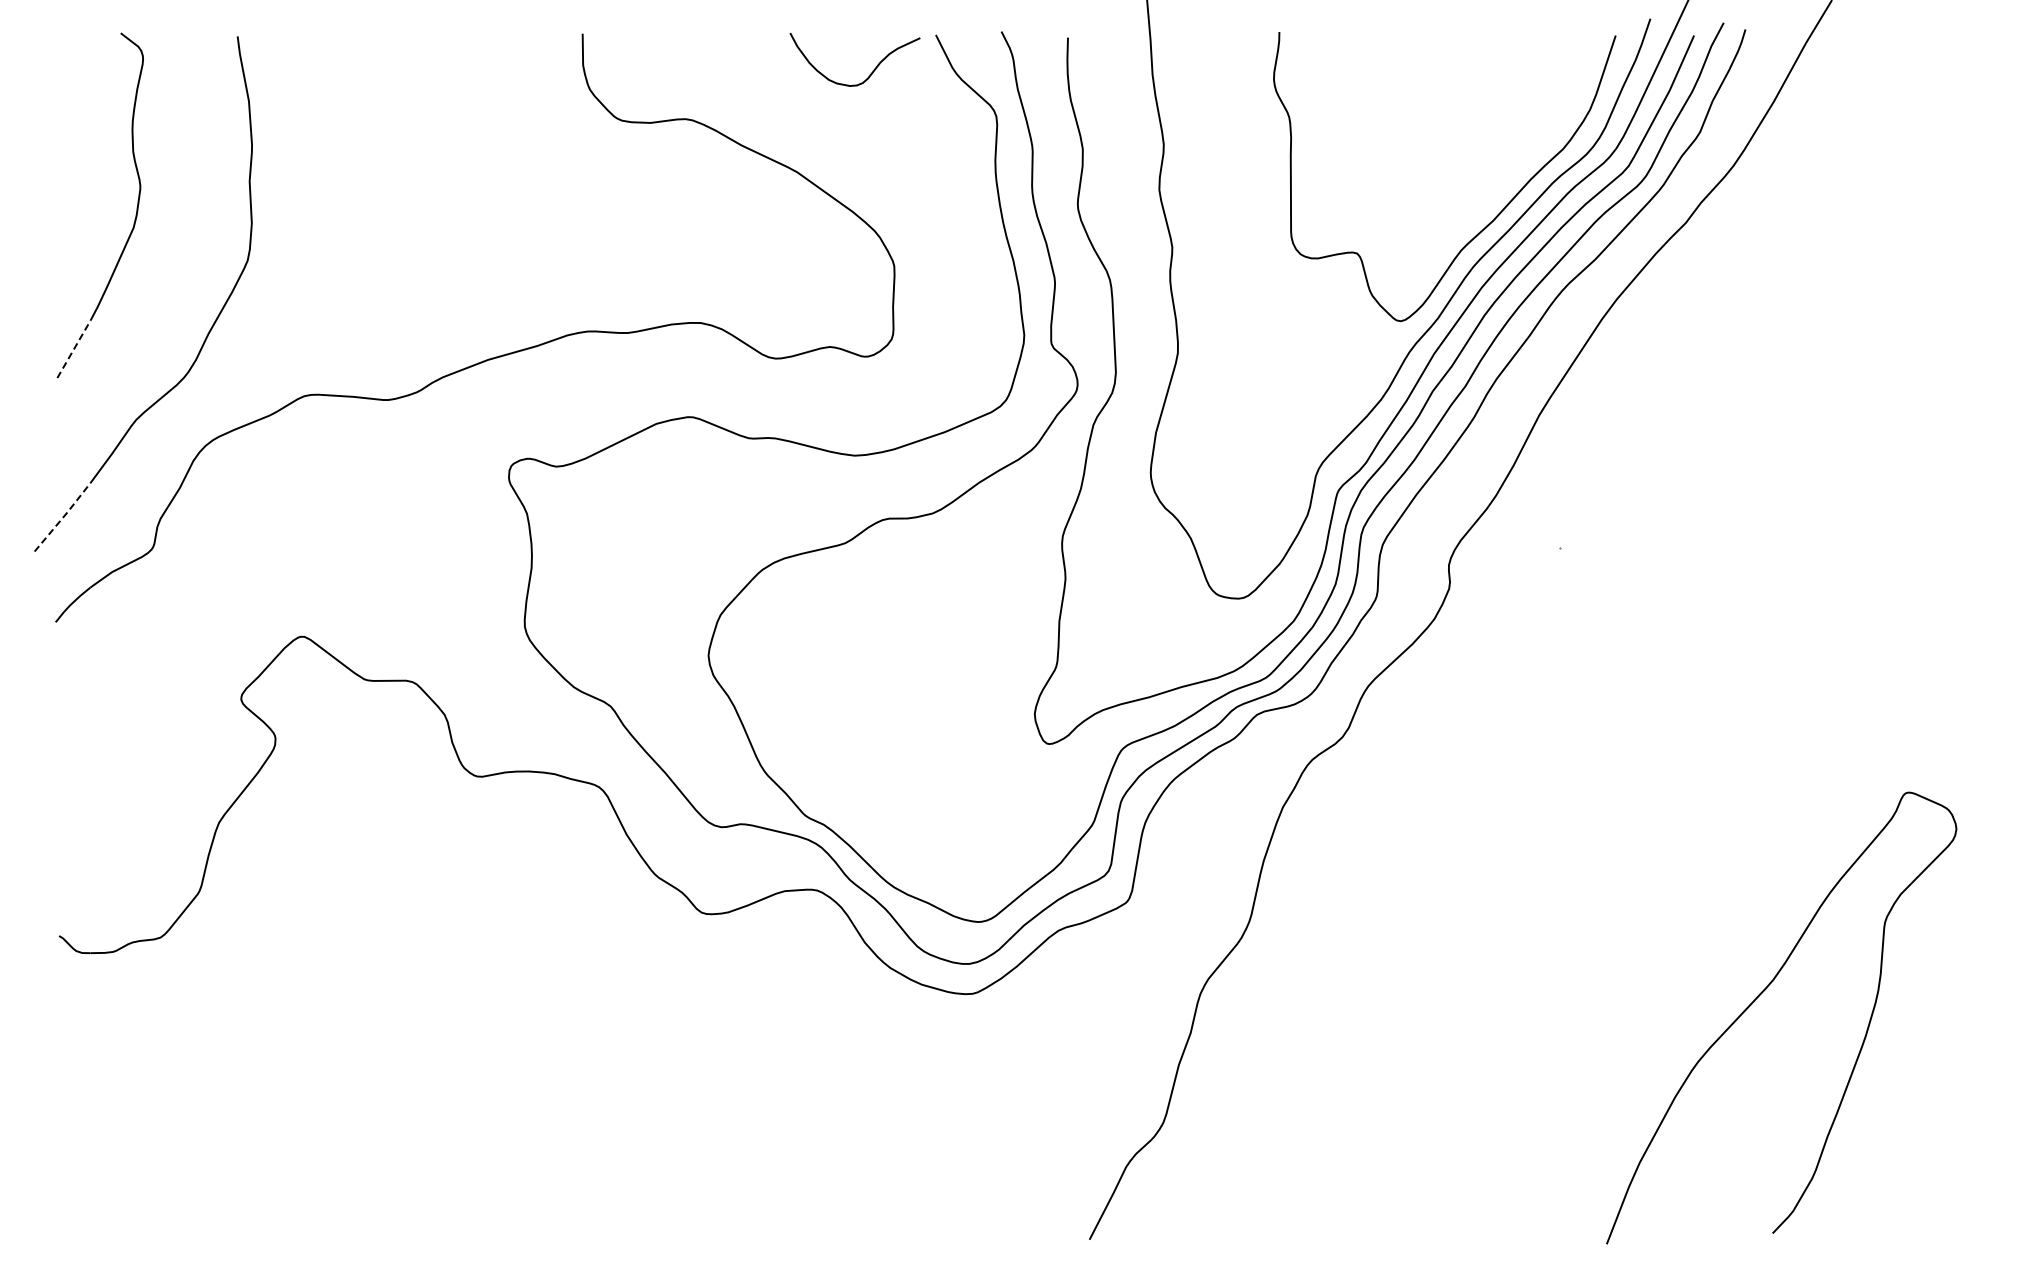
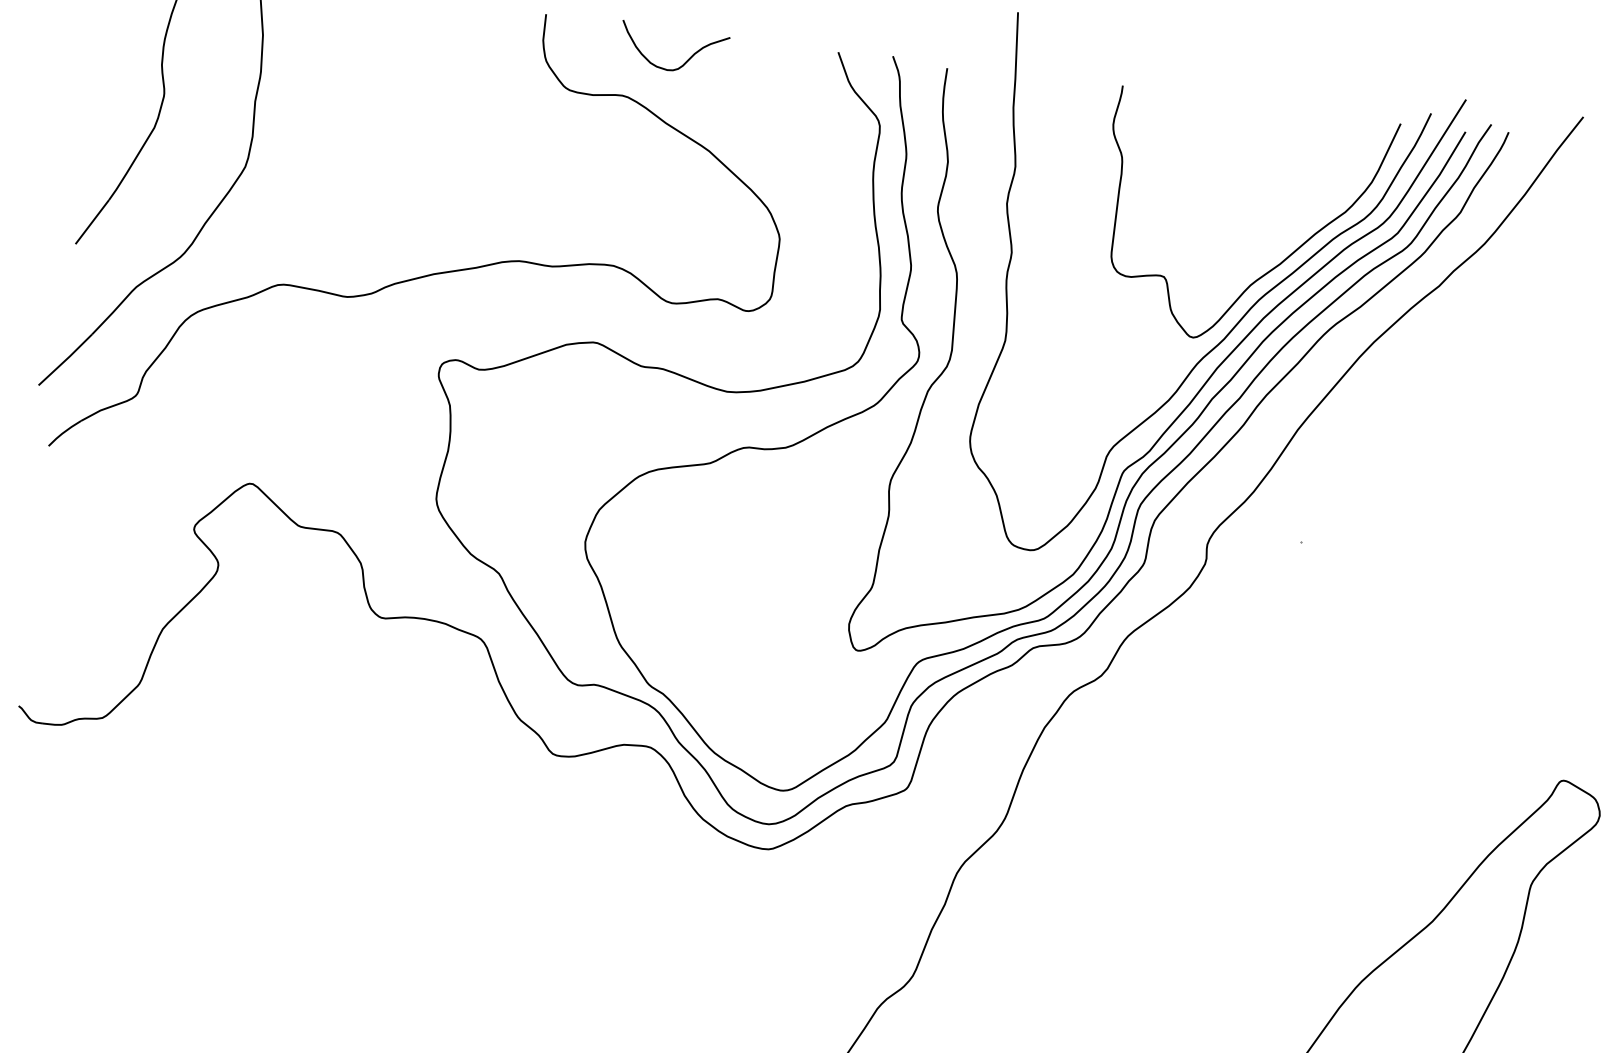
curve: (869, 74) -> (684, 62), moved
line: (74, 348) -> (92, 221), dashed -> solid
line: (63, 516) -> (66, 359), dashed -> solid

